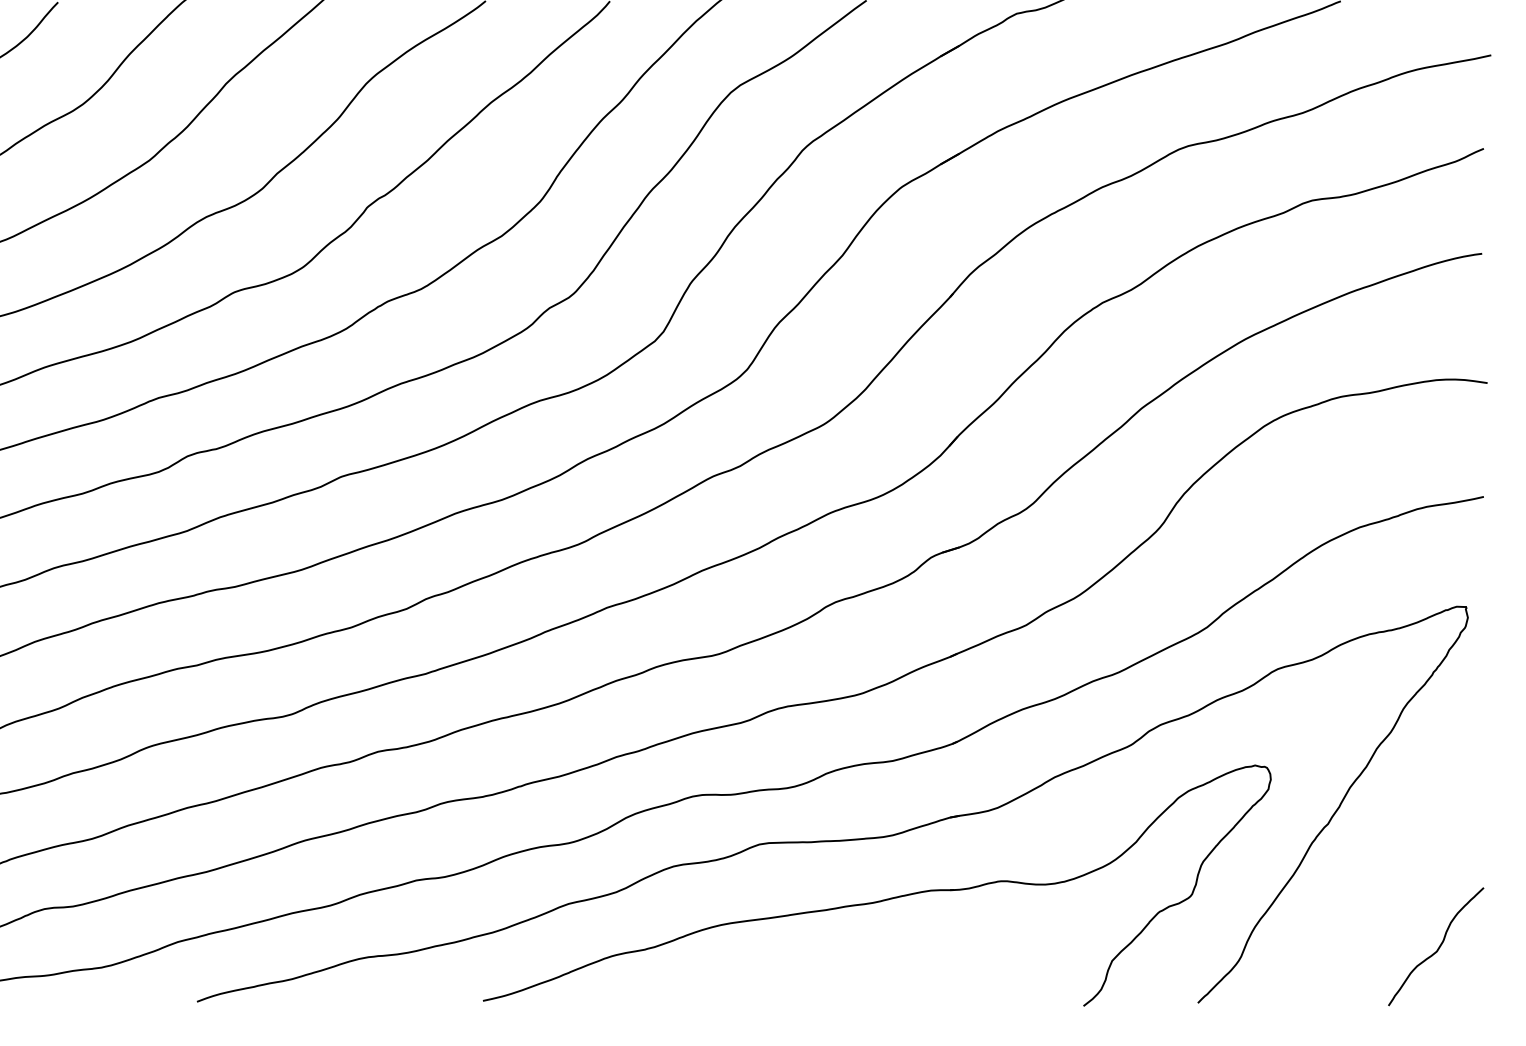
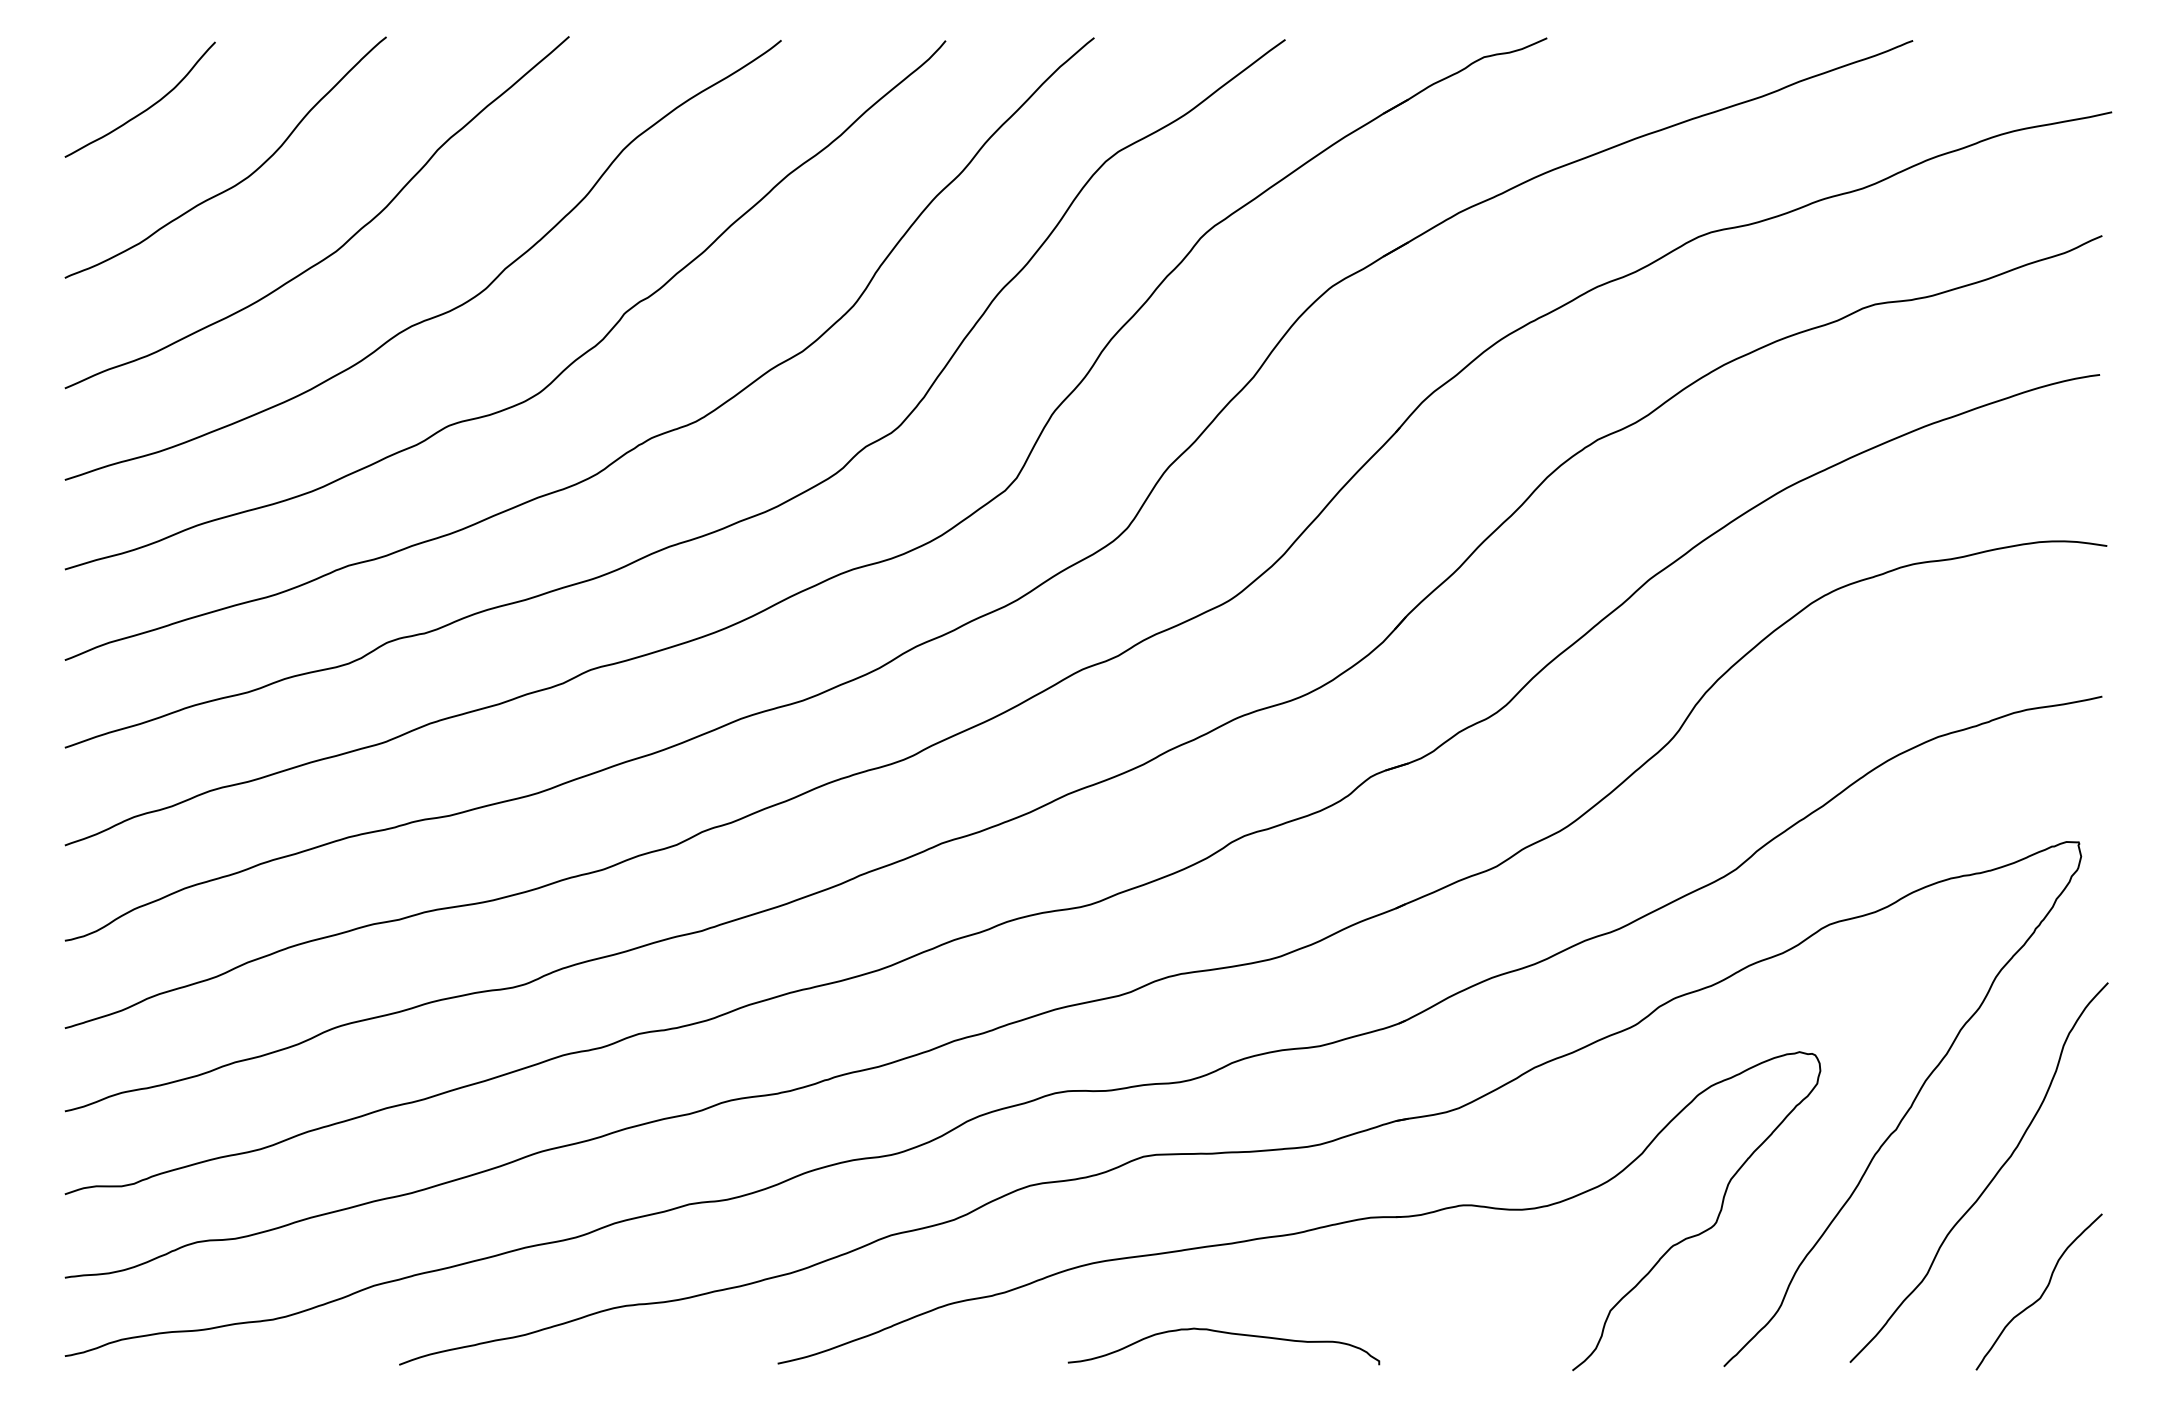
curve: (1399, 862) -> (1990, 1180), added
curve: (819, 978) -> (1223, 1333), added

